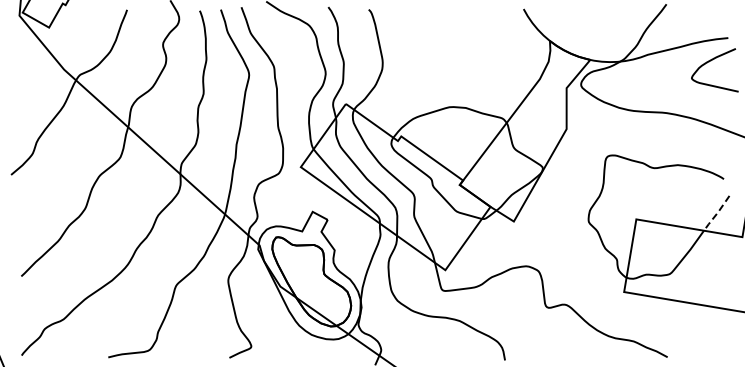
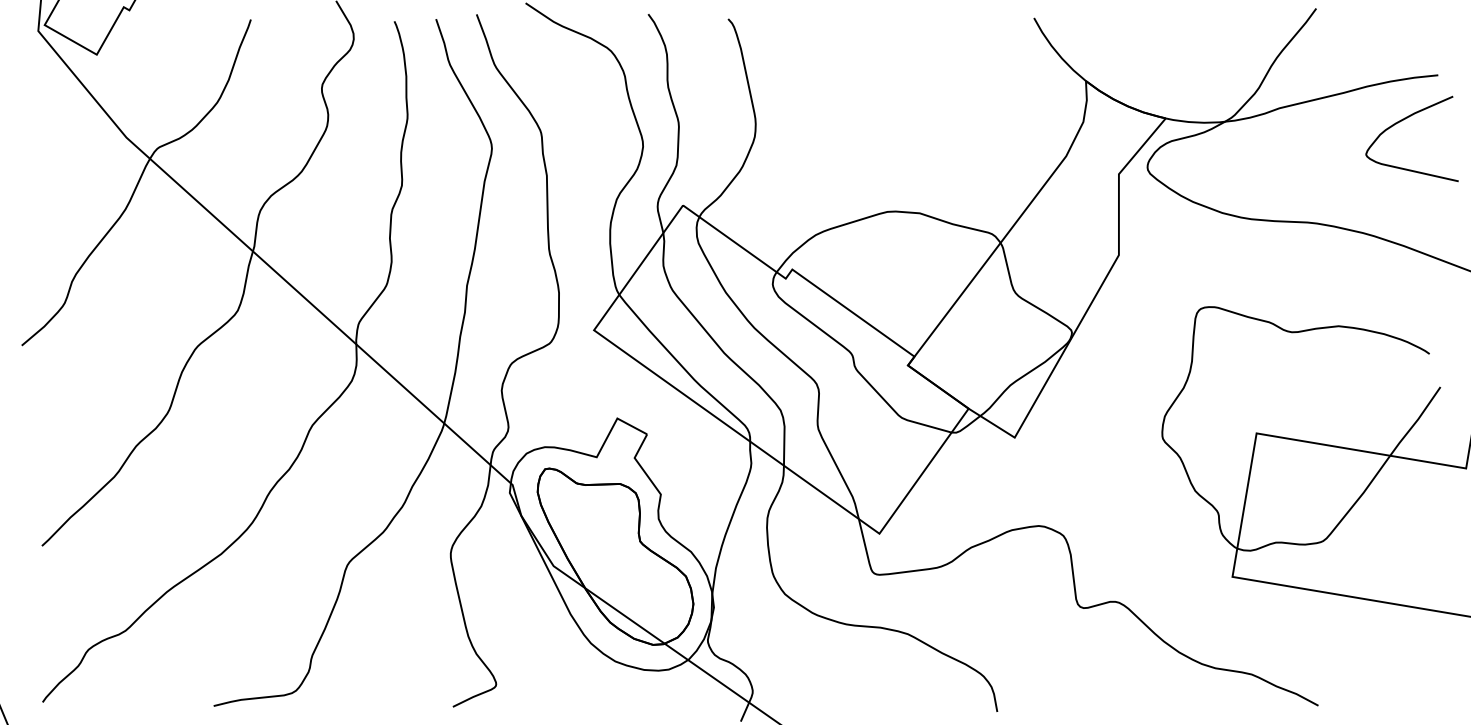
line: (716, 214) -> (1414, 423), dashed -> solid

